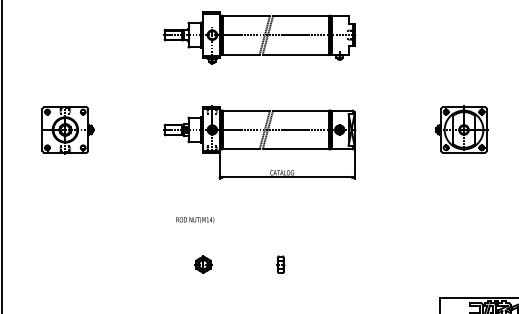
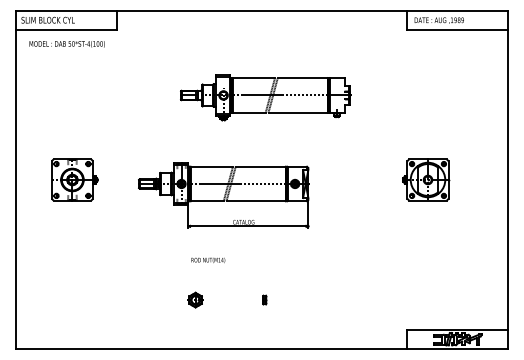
part: (259, 37) -> (265, 97), moved
part: (259, 142) -> (223, 195), moved
text: (195, 219) -> (208, 259), moved
part: (280, 263) -> (264, 299), size x0.6

